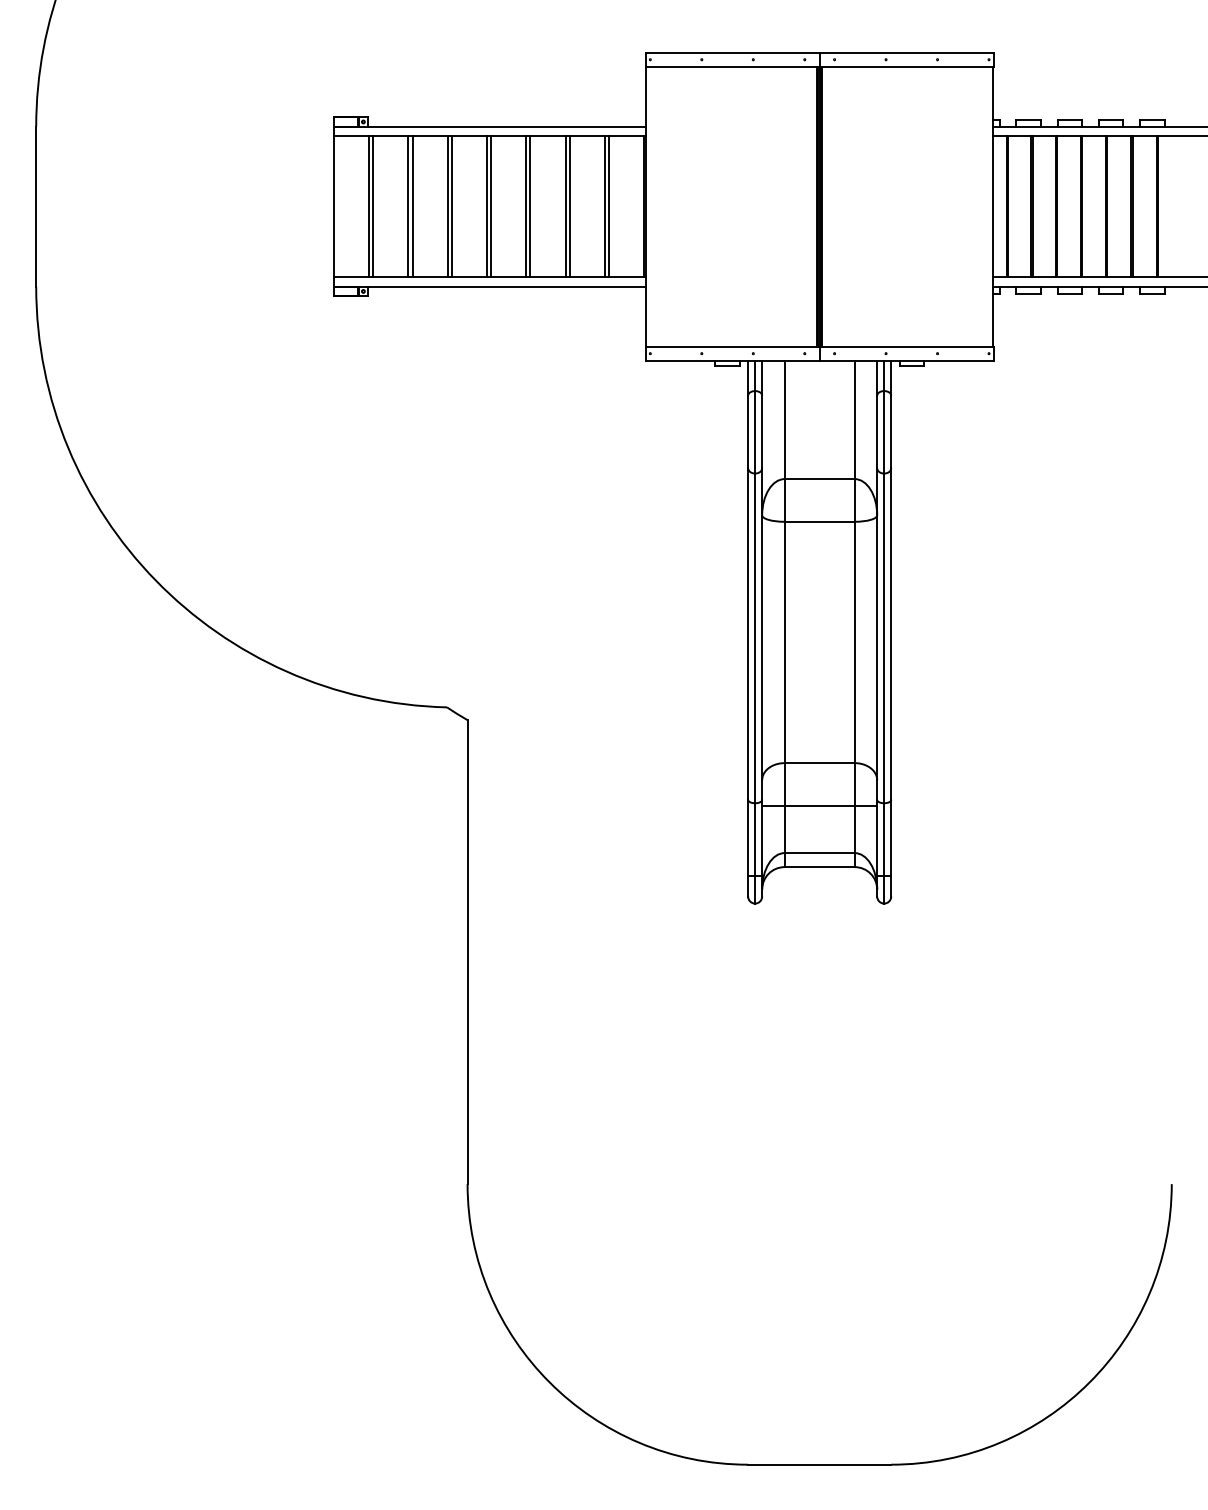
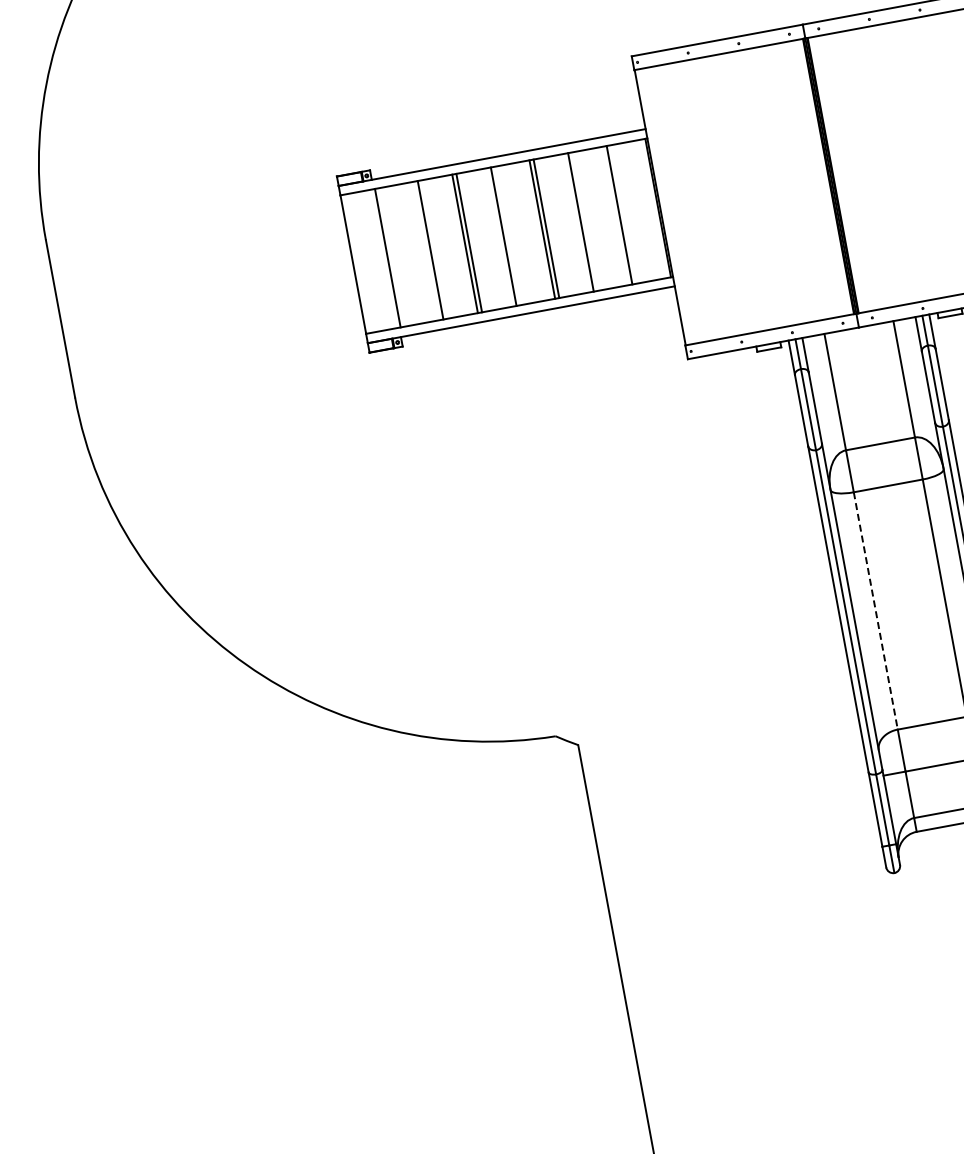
line: (373, 206) -> (392, 257), removed
line: (408, 206) -> (426, 250), removed
line: (491, 206) -> (508, 235), removed
line: (569, 206) -> (584, 221), removed
line: (608, 206) -> (623, 214), removed
line: (784, 642) -> (875, 610), solid -> dashed

